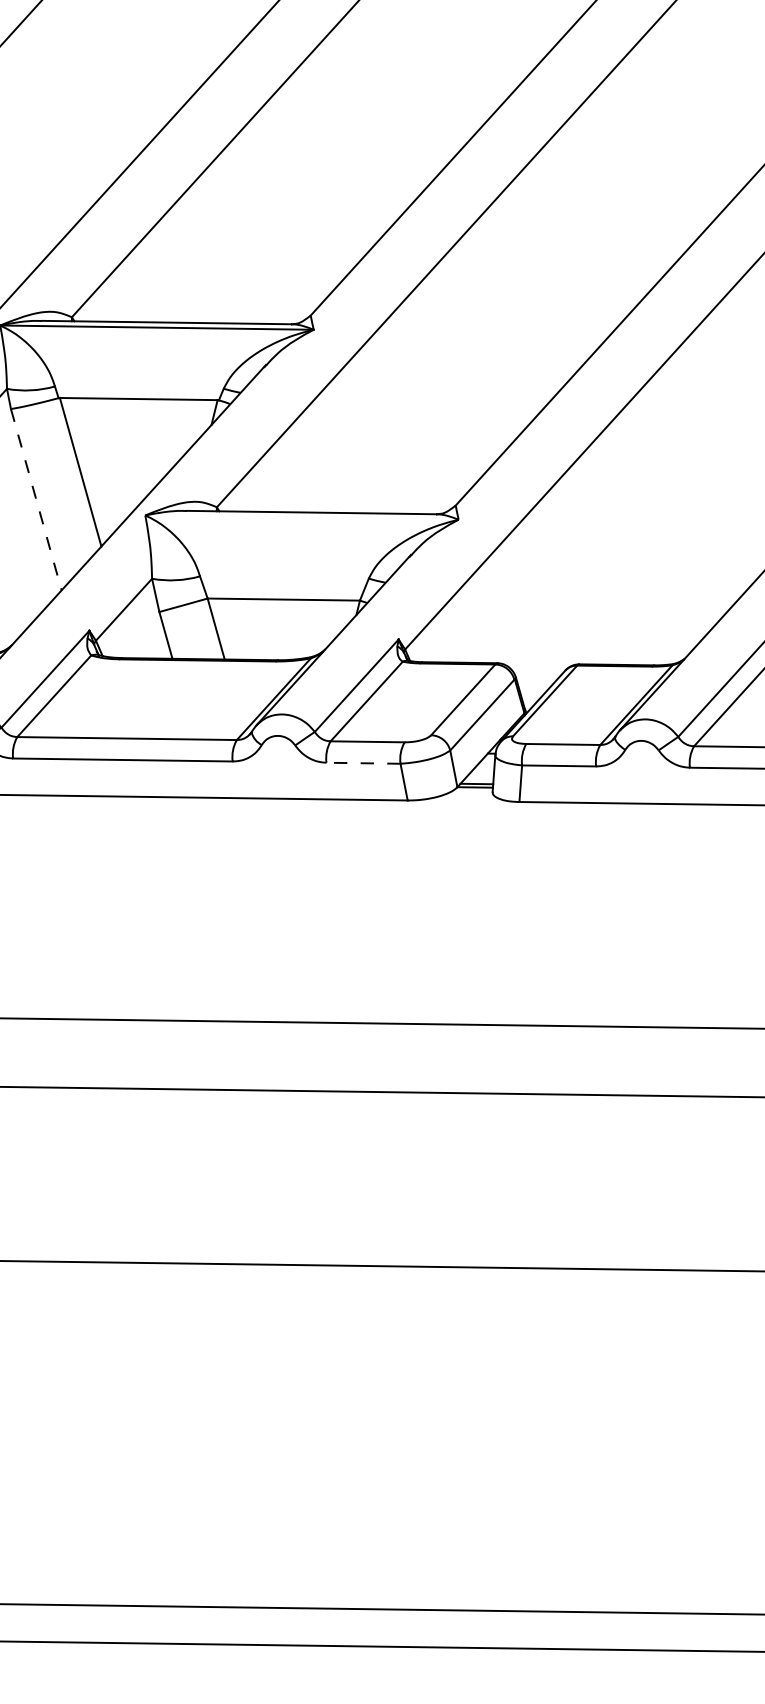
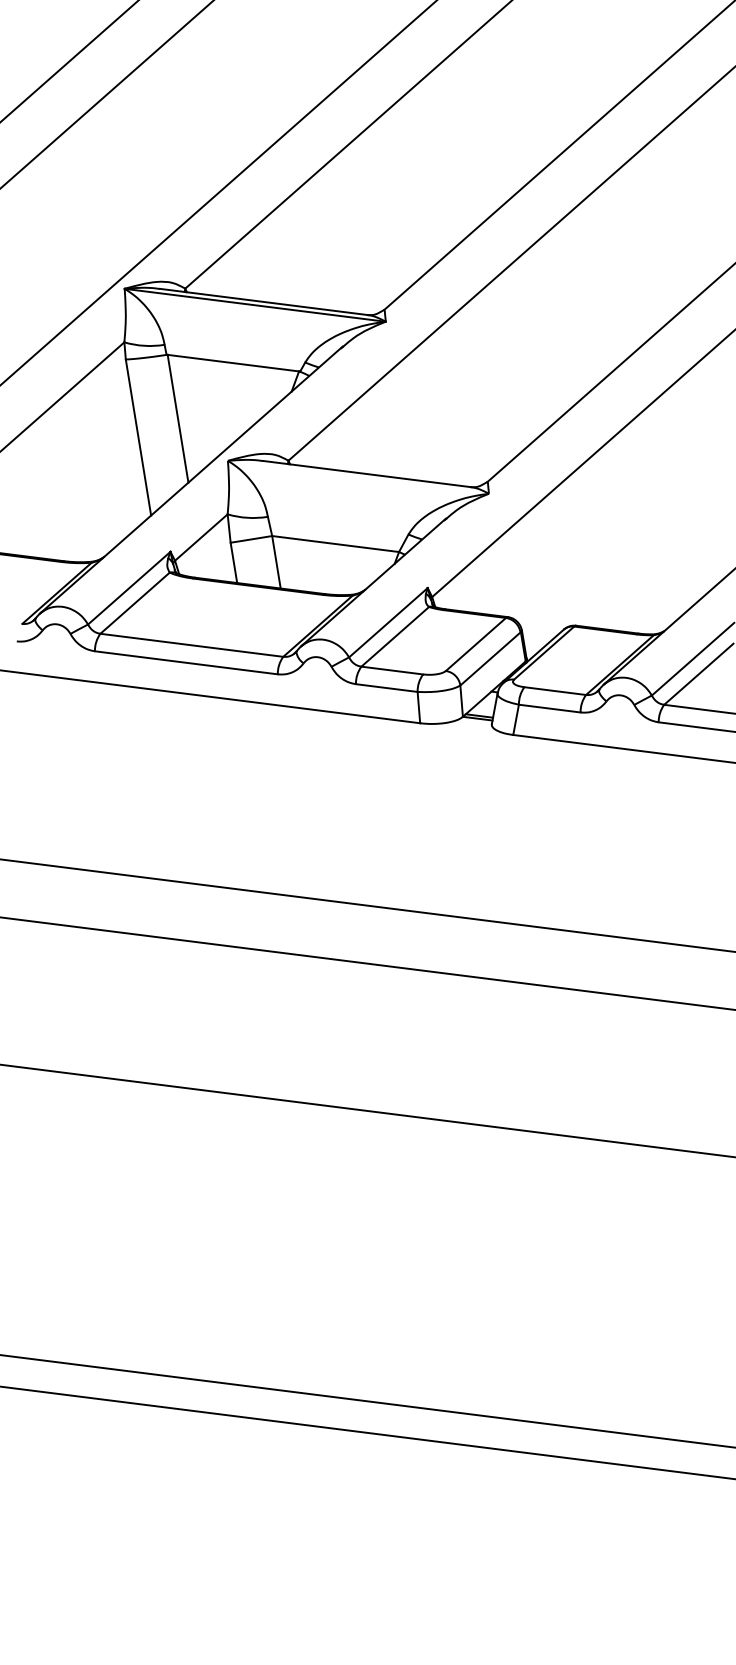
line: (36, 500) -> (138, 438), dashed -> solid
line: (363, 763) -> (386, 688), dashed -> solid

